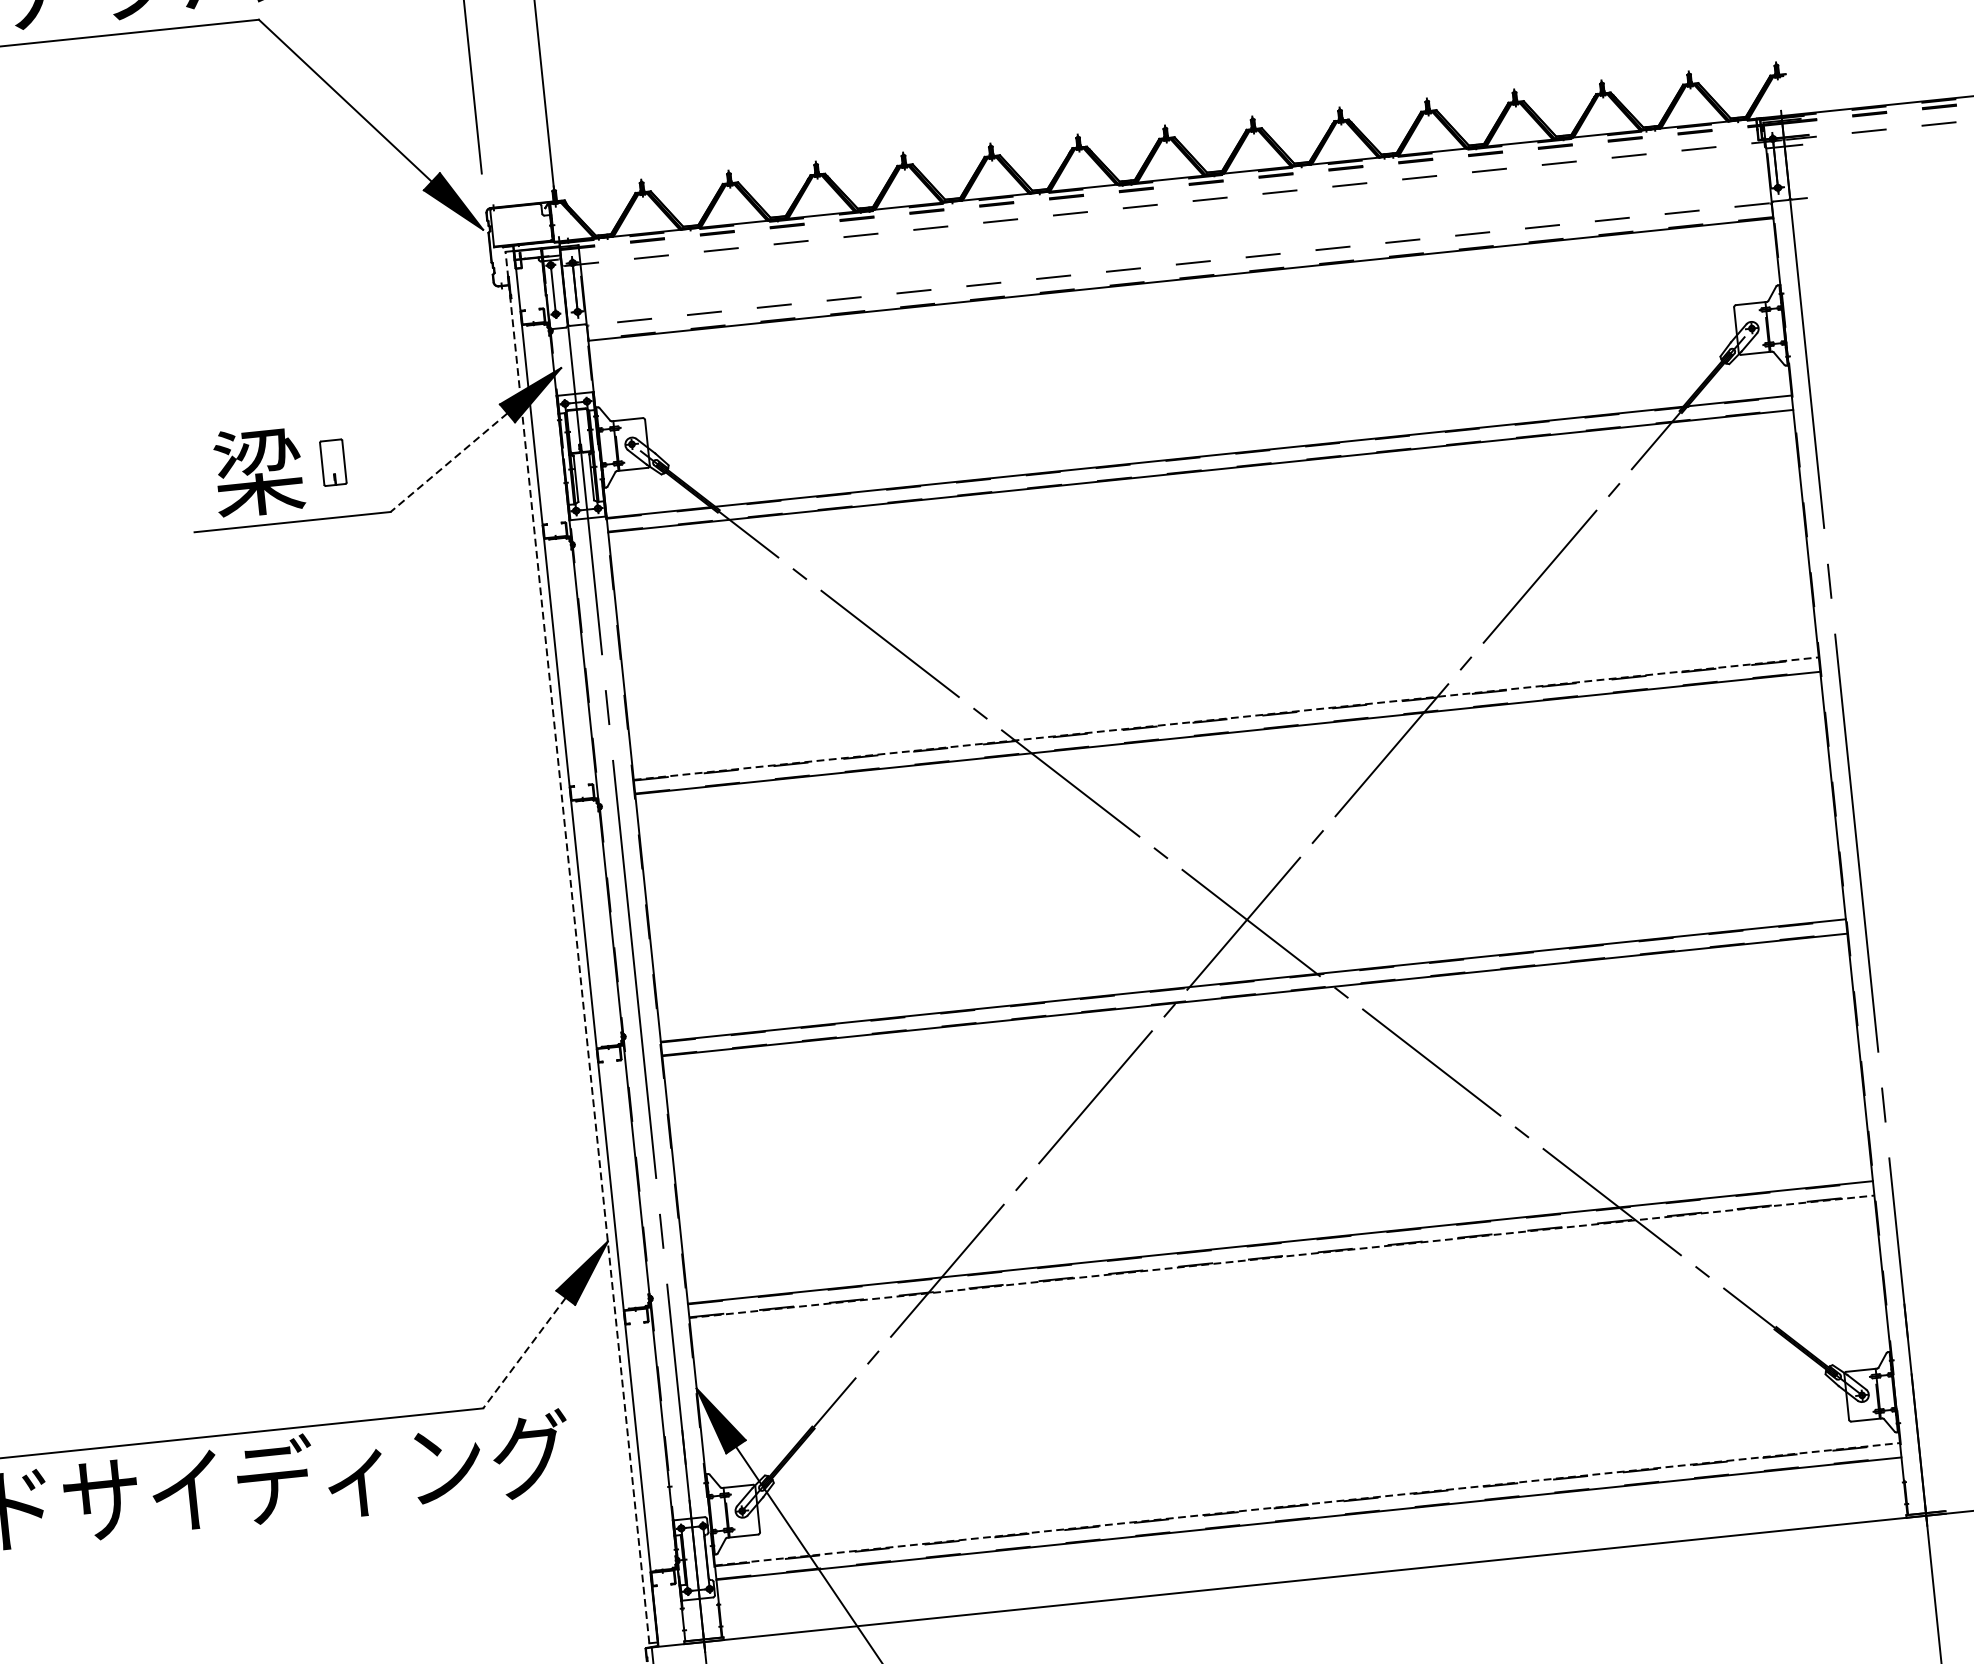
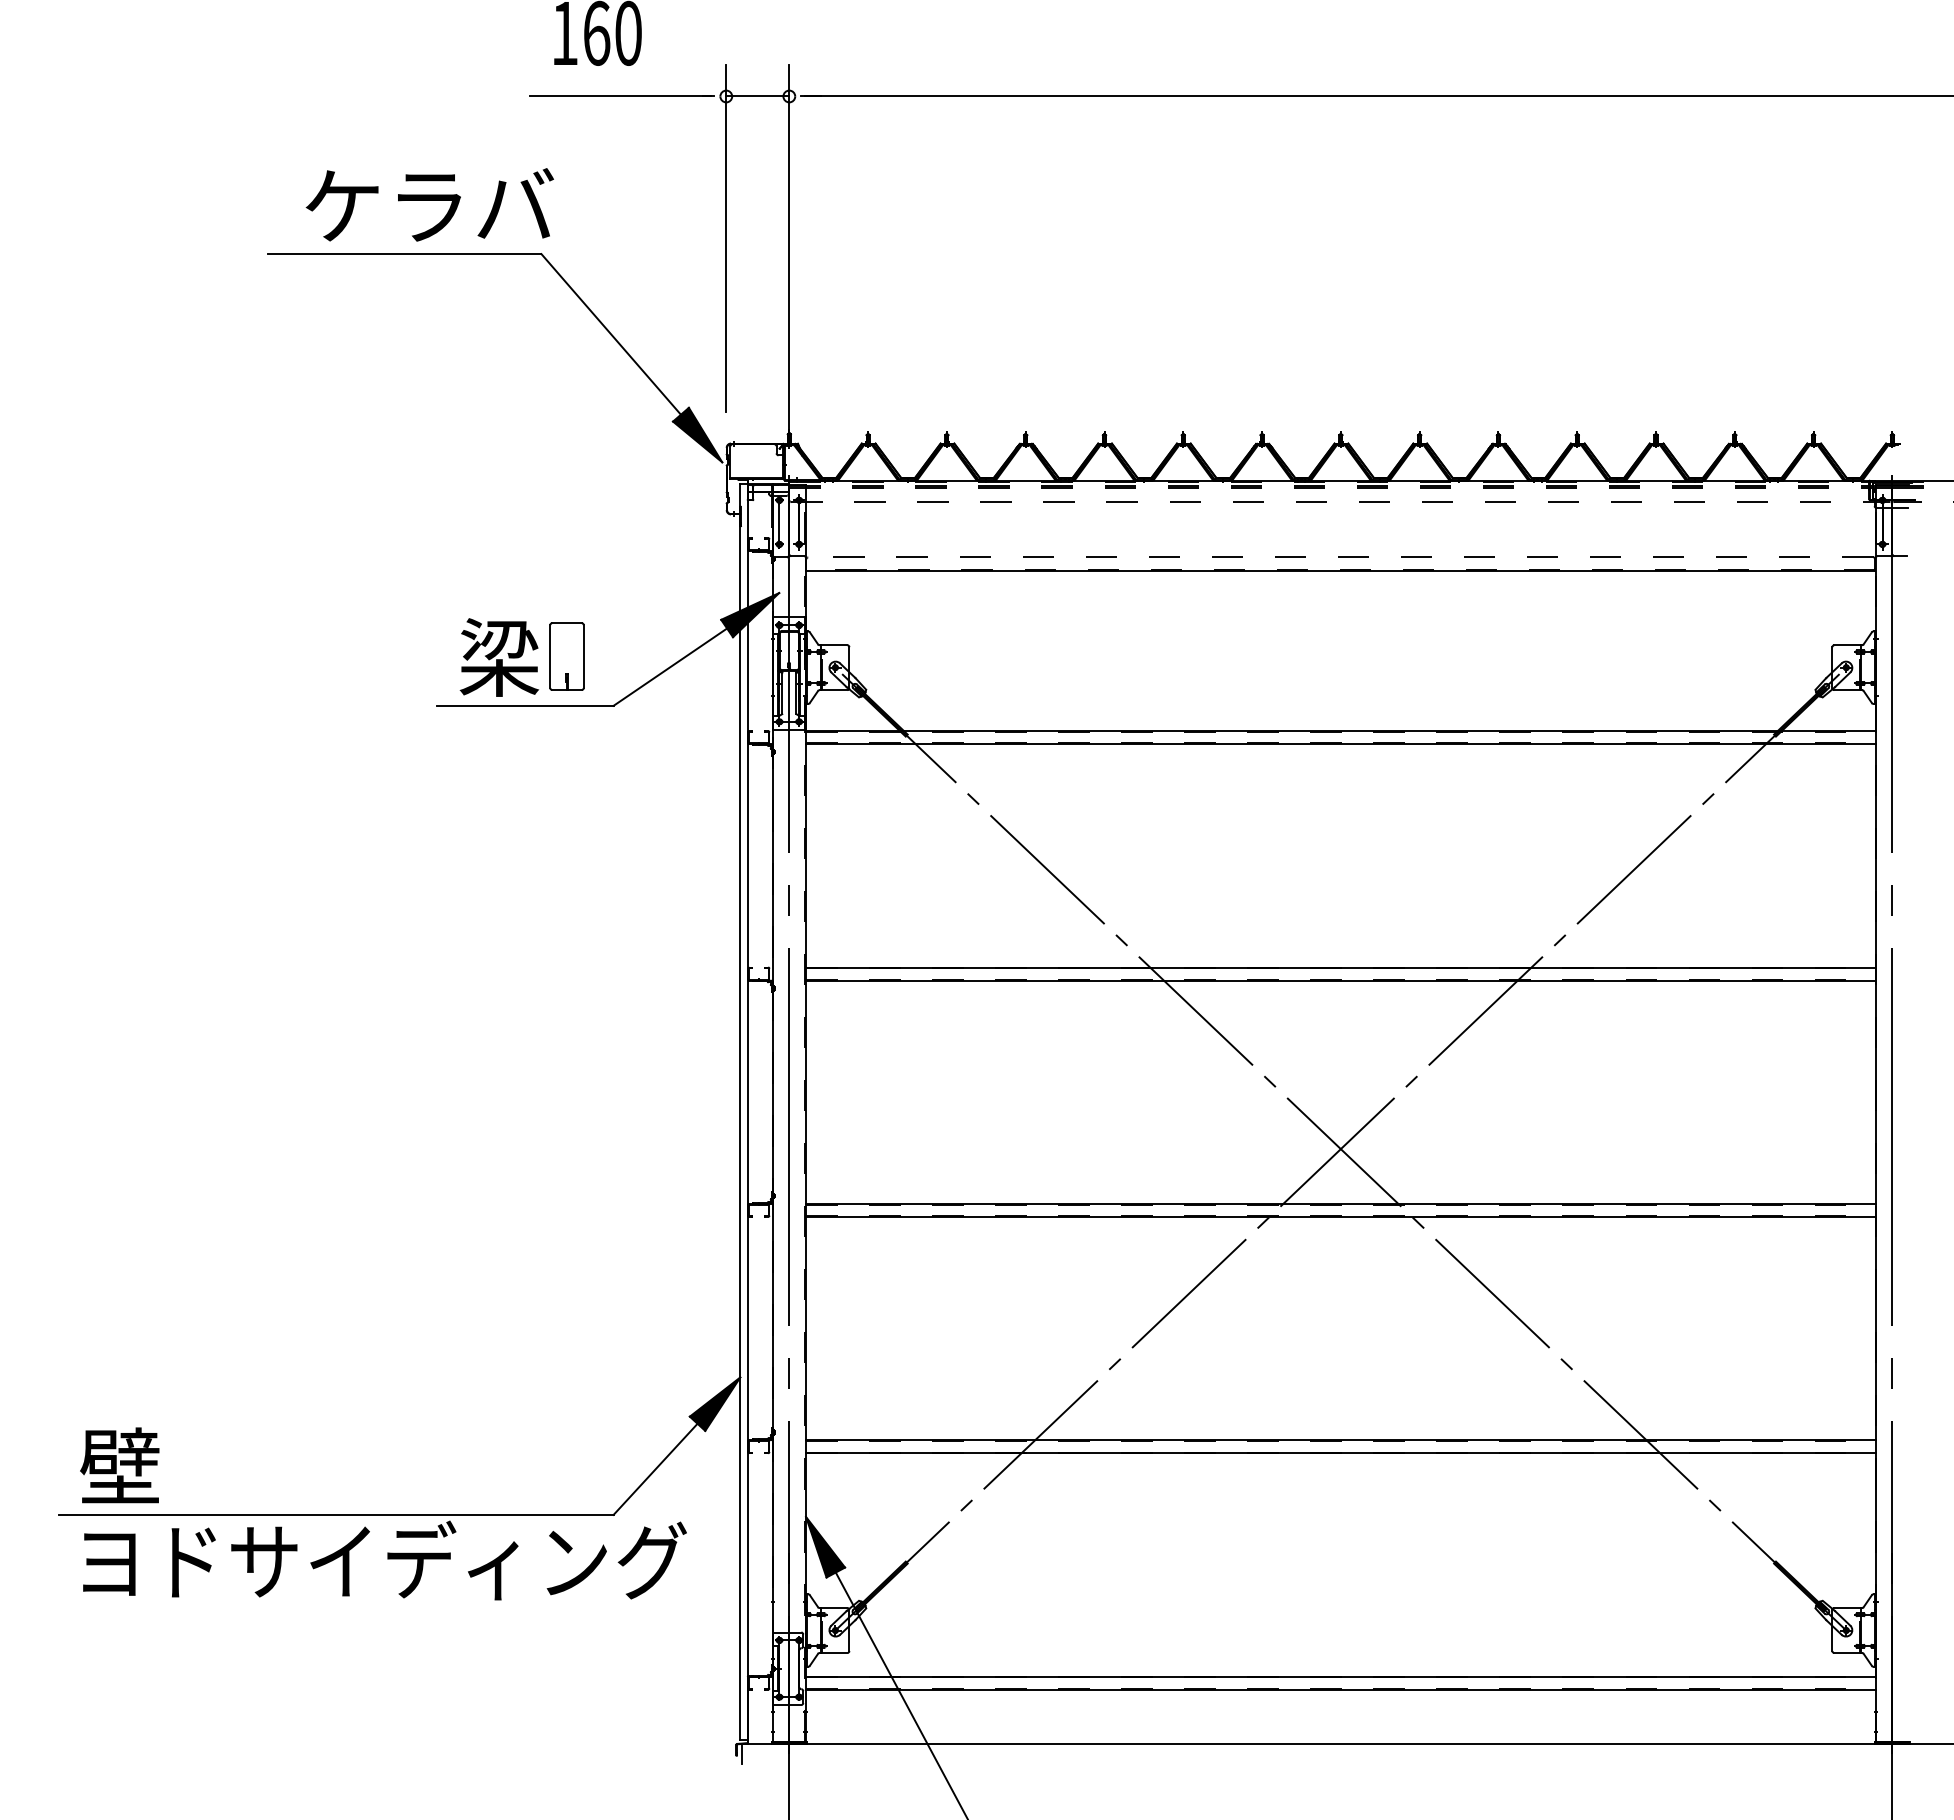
part: (332, 462) -> (566, 656), size x1.67
line: (449, 463) -> (670, 667), dashed -> solid
line: (1225, 718) -> (1340, 967), dashed -> solid
line: (577, 948) -> (740, 1112), dashed -> solid
line: (1281, 1257) -> (1340, 1453), dashed -> solid
line: (524, 1353) -> (655, 1469), dashed -> solid
line: (1307, 1504) -> (1340, 1676), dashed -> solid

